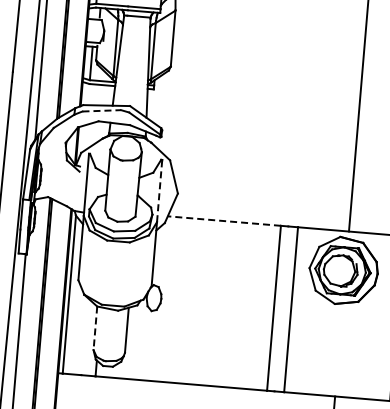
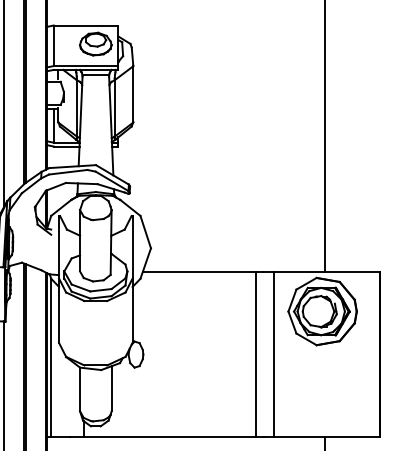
line: (102, 111) -> (68, 172), dashed -> solid
line: (159, 191) -> (132, 247), dashed -> solid
line: (224, 220) -> (199, 271), dashed -> solid
line: (95, 328) -> (80, 389), dashed -> solid

